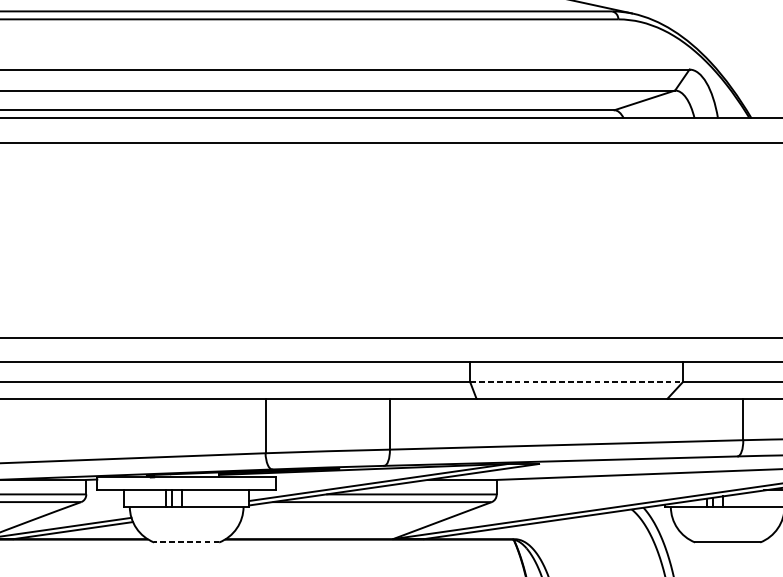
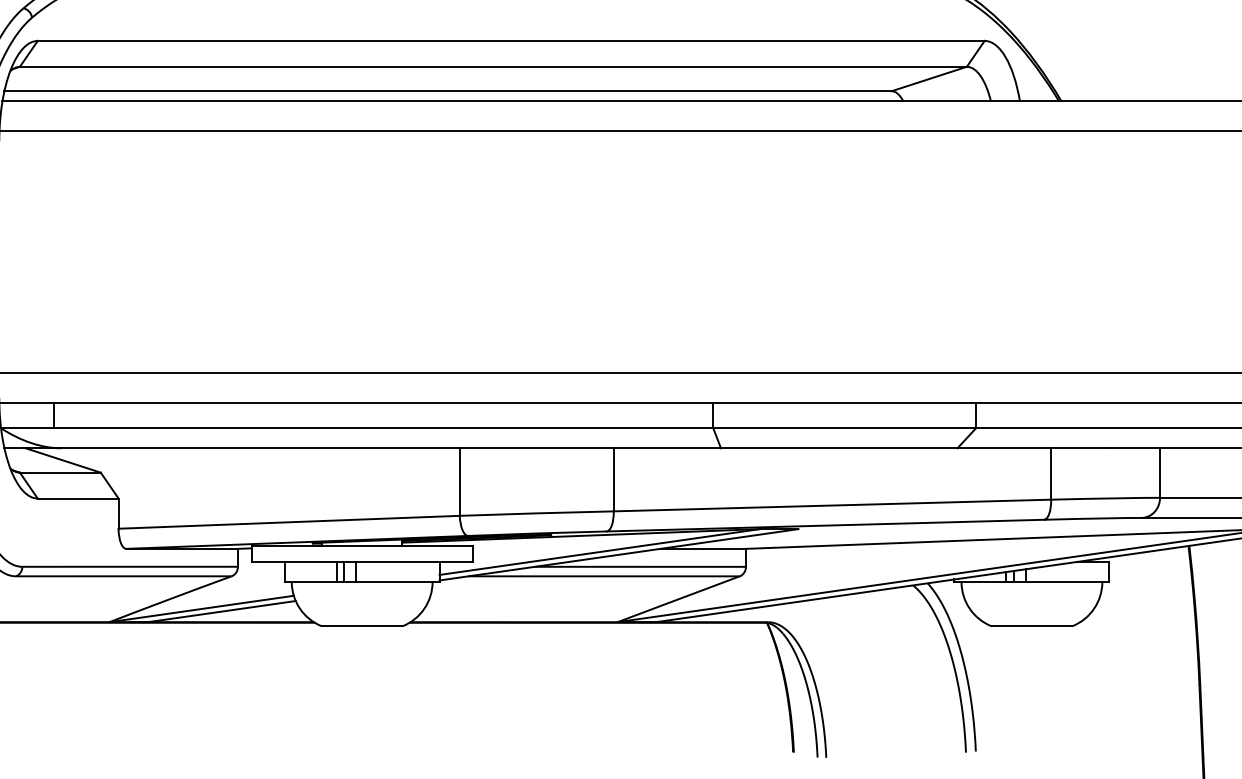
line: (577, 382) -> (845, 428), dashed -> solid
line: (186, 542) -> (361, 626), dashed -> solid

